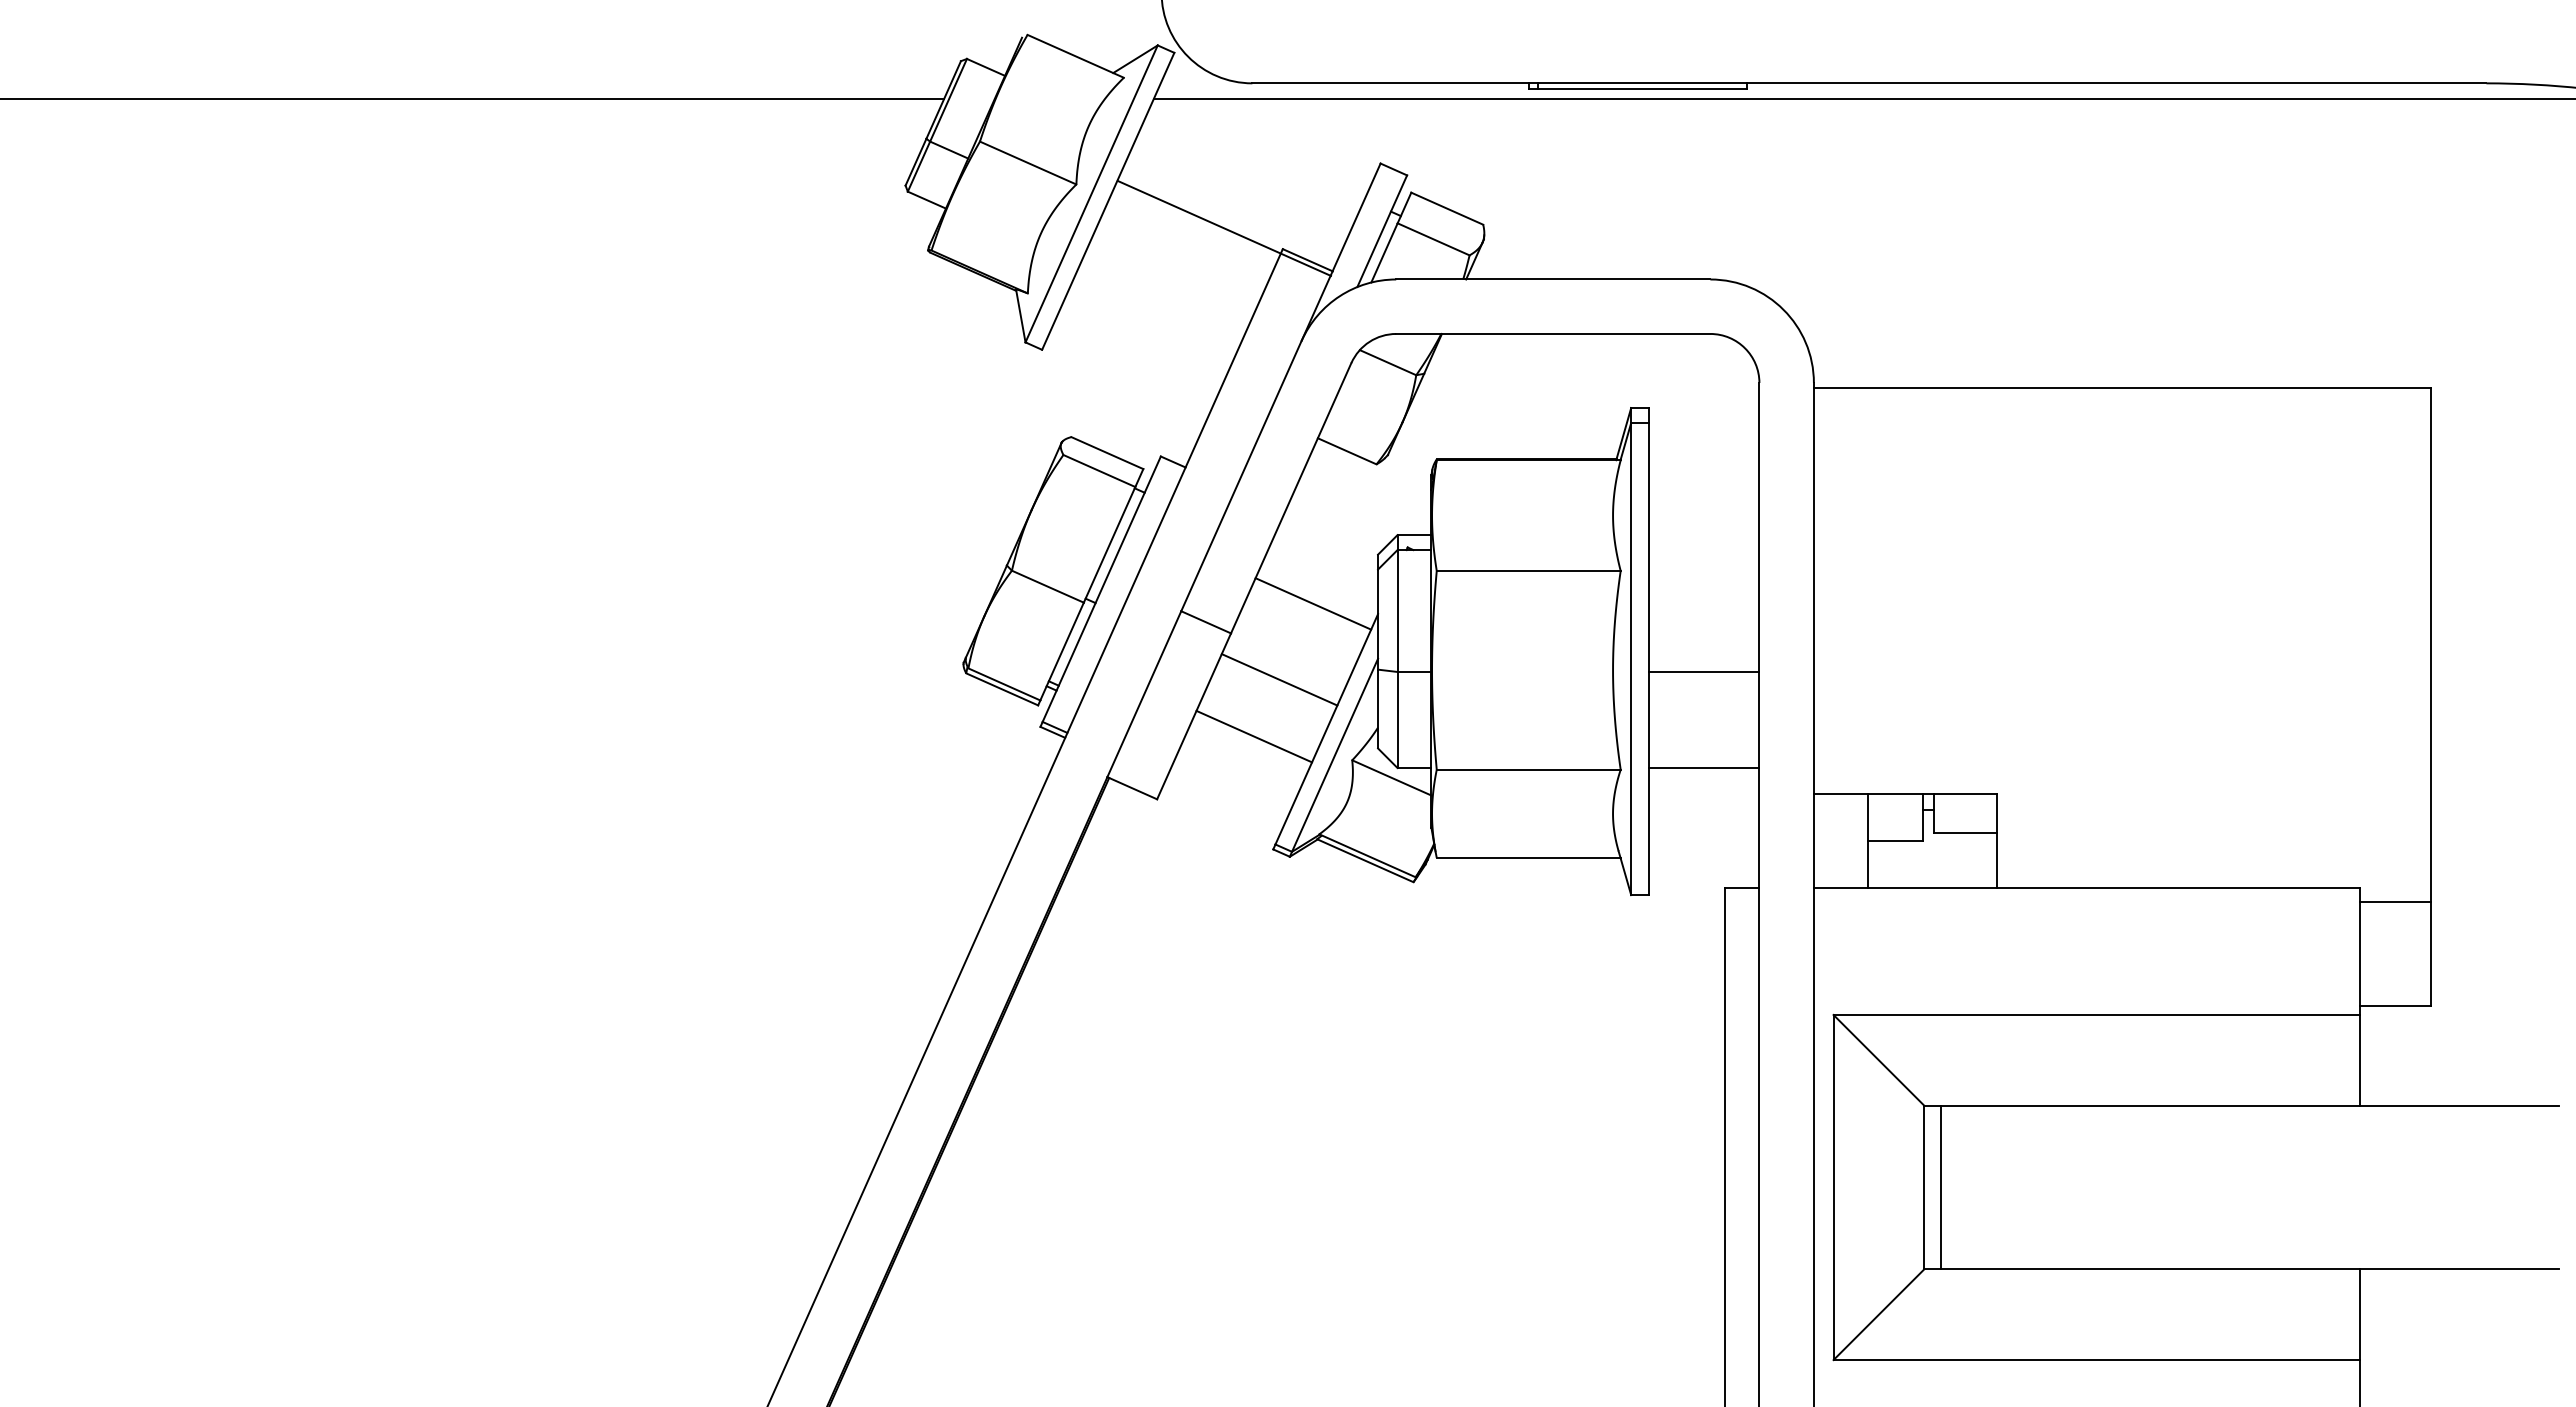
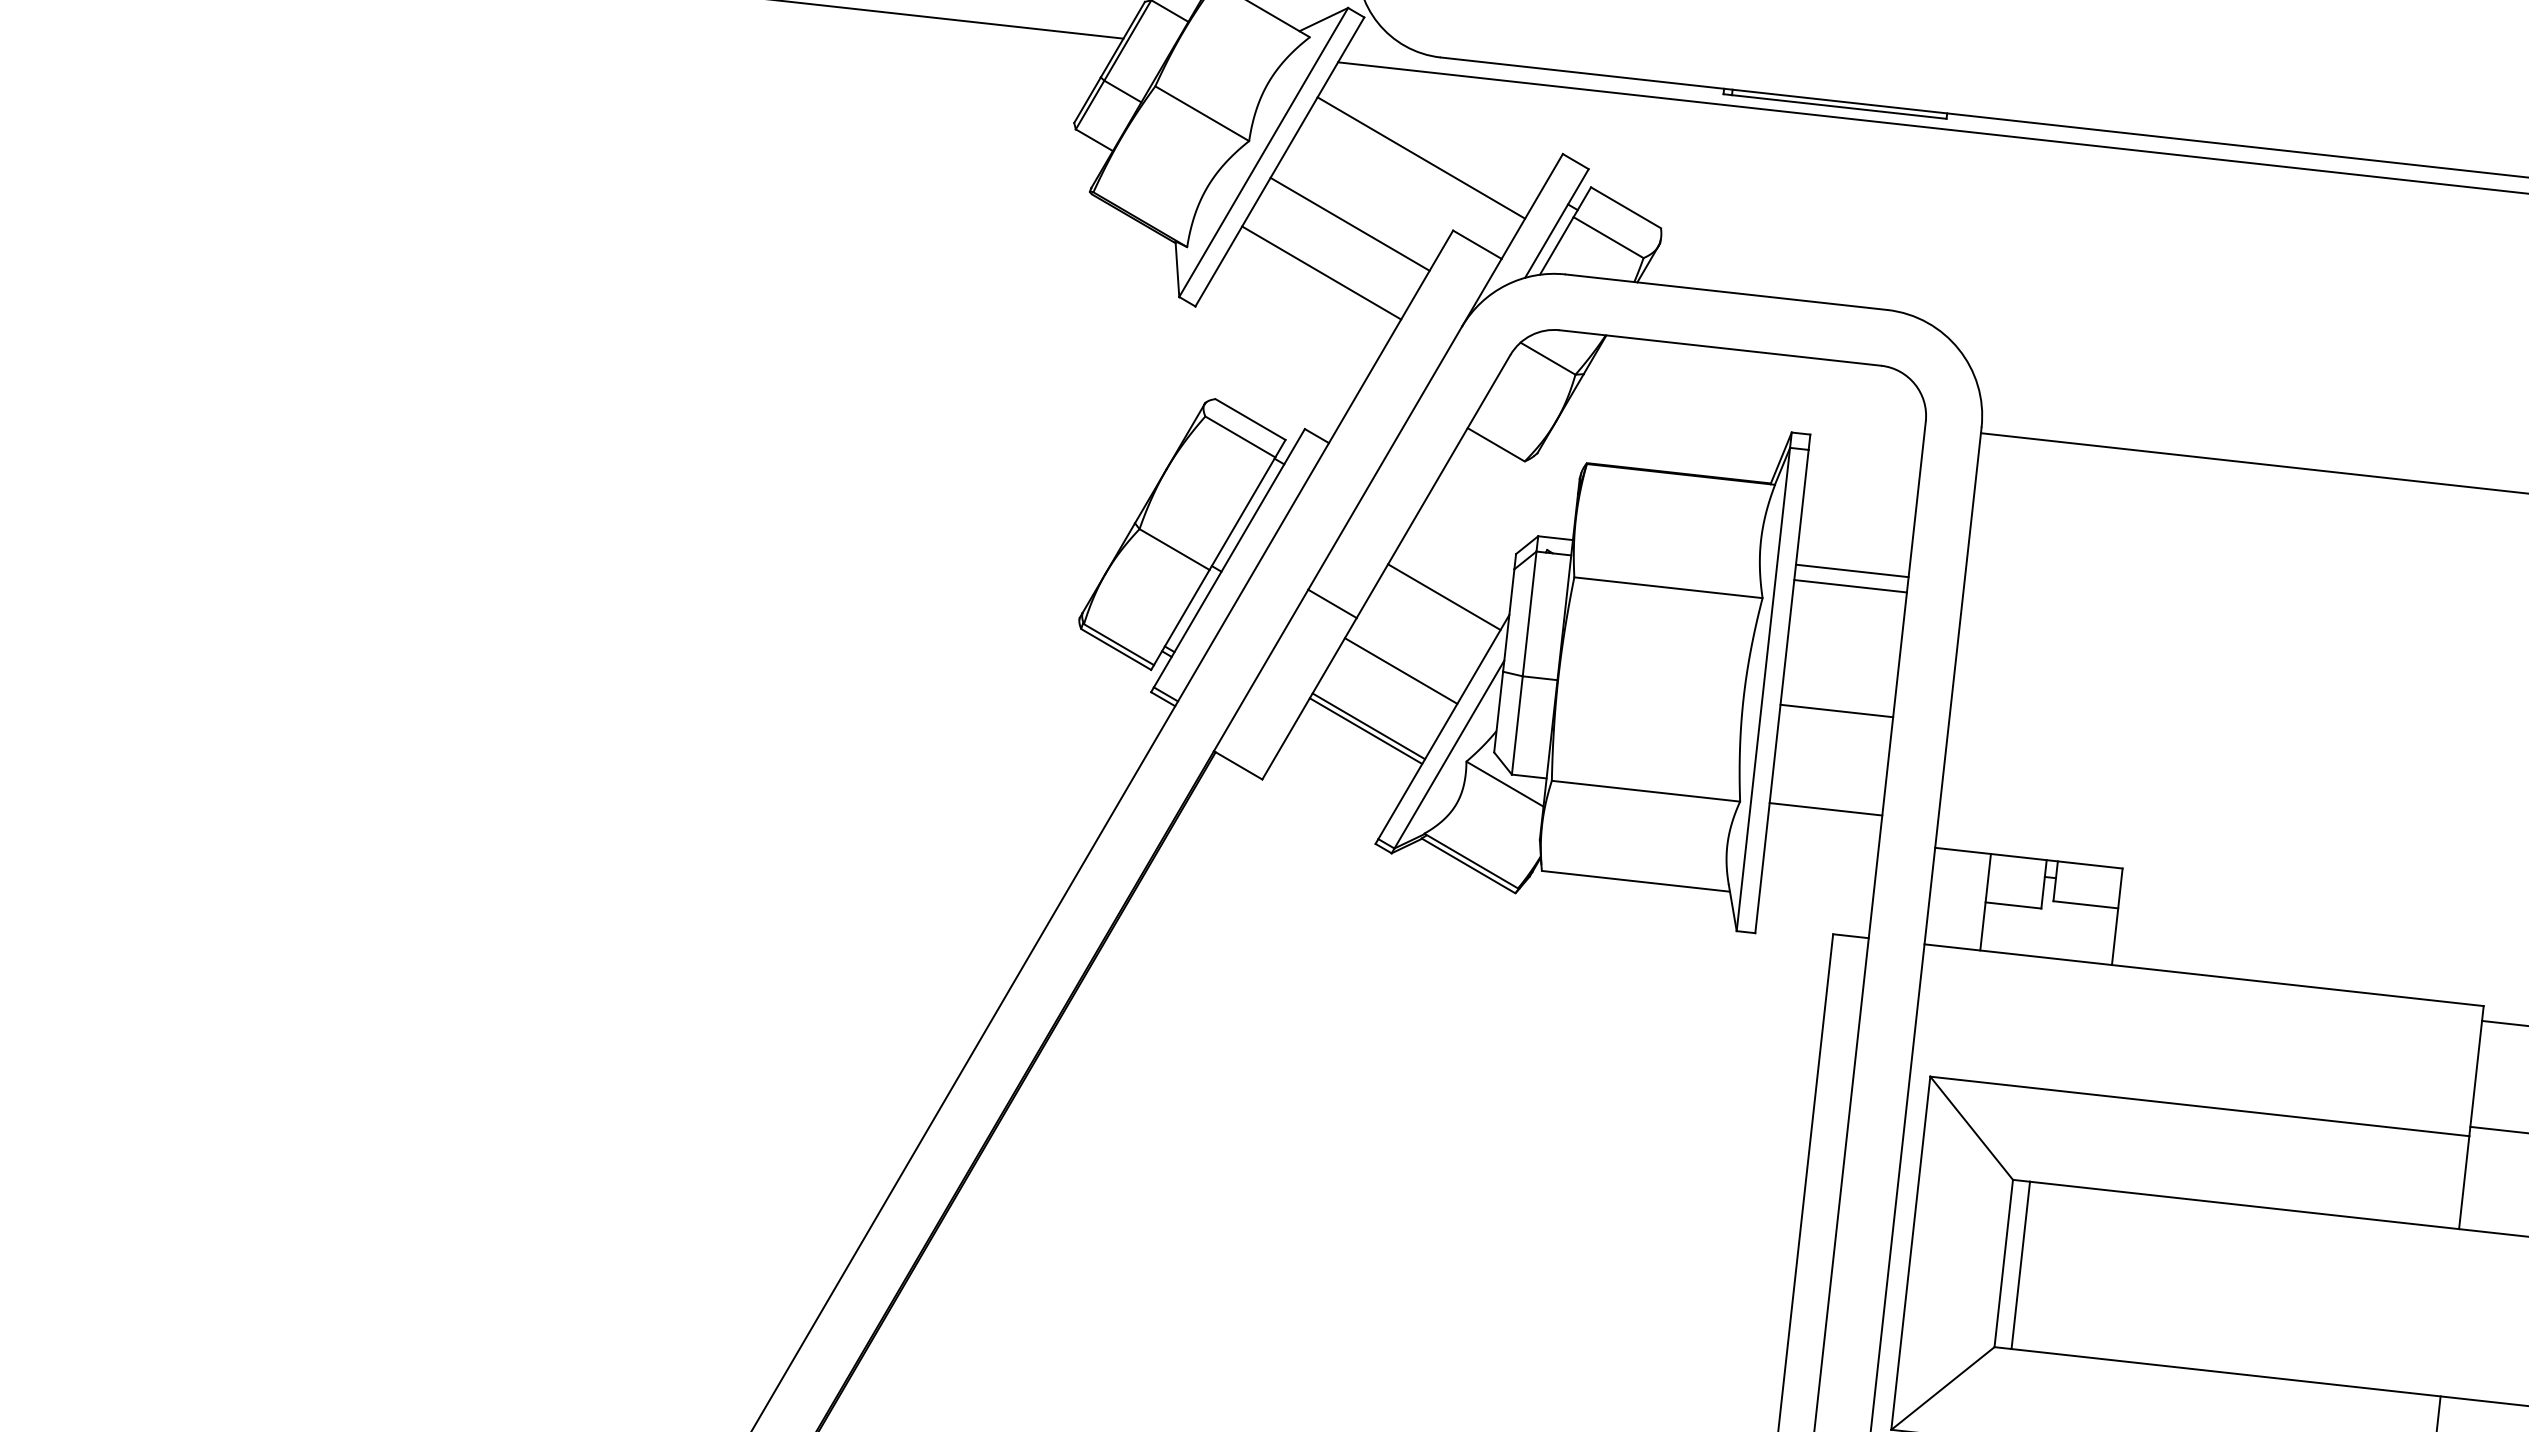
line: (1224, 227) -> (1421, 157), moved
line: (1182, 253) -> (1349, 223), added
line: (1160, 303) -> (1321, 272), added
line: (1704, 535) -> (1852, 571), added
line: (1704, 550) -> (1850, 586), added
line: (1251, 741) -> (1365, 730), added

